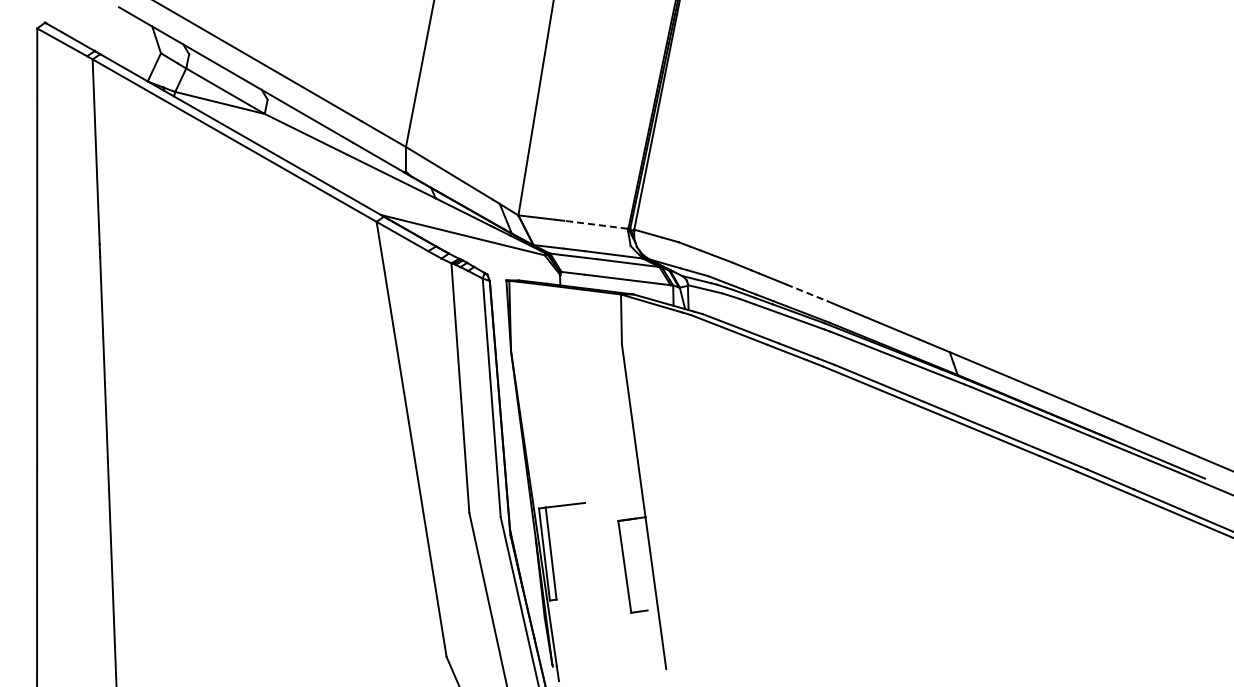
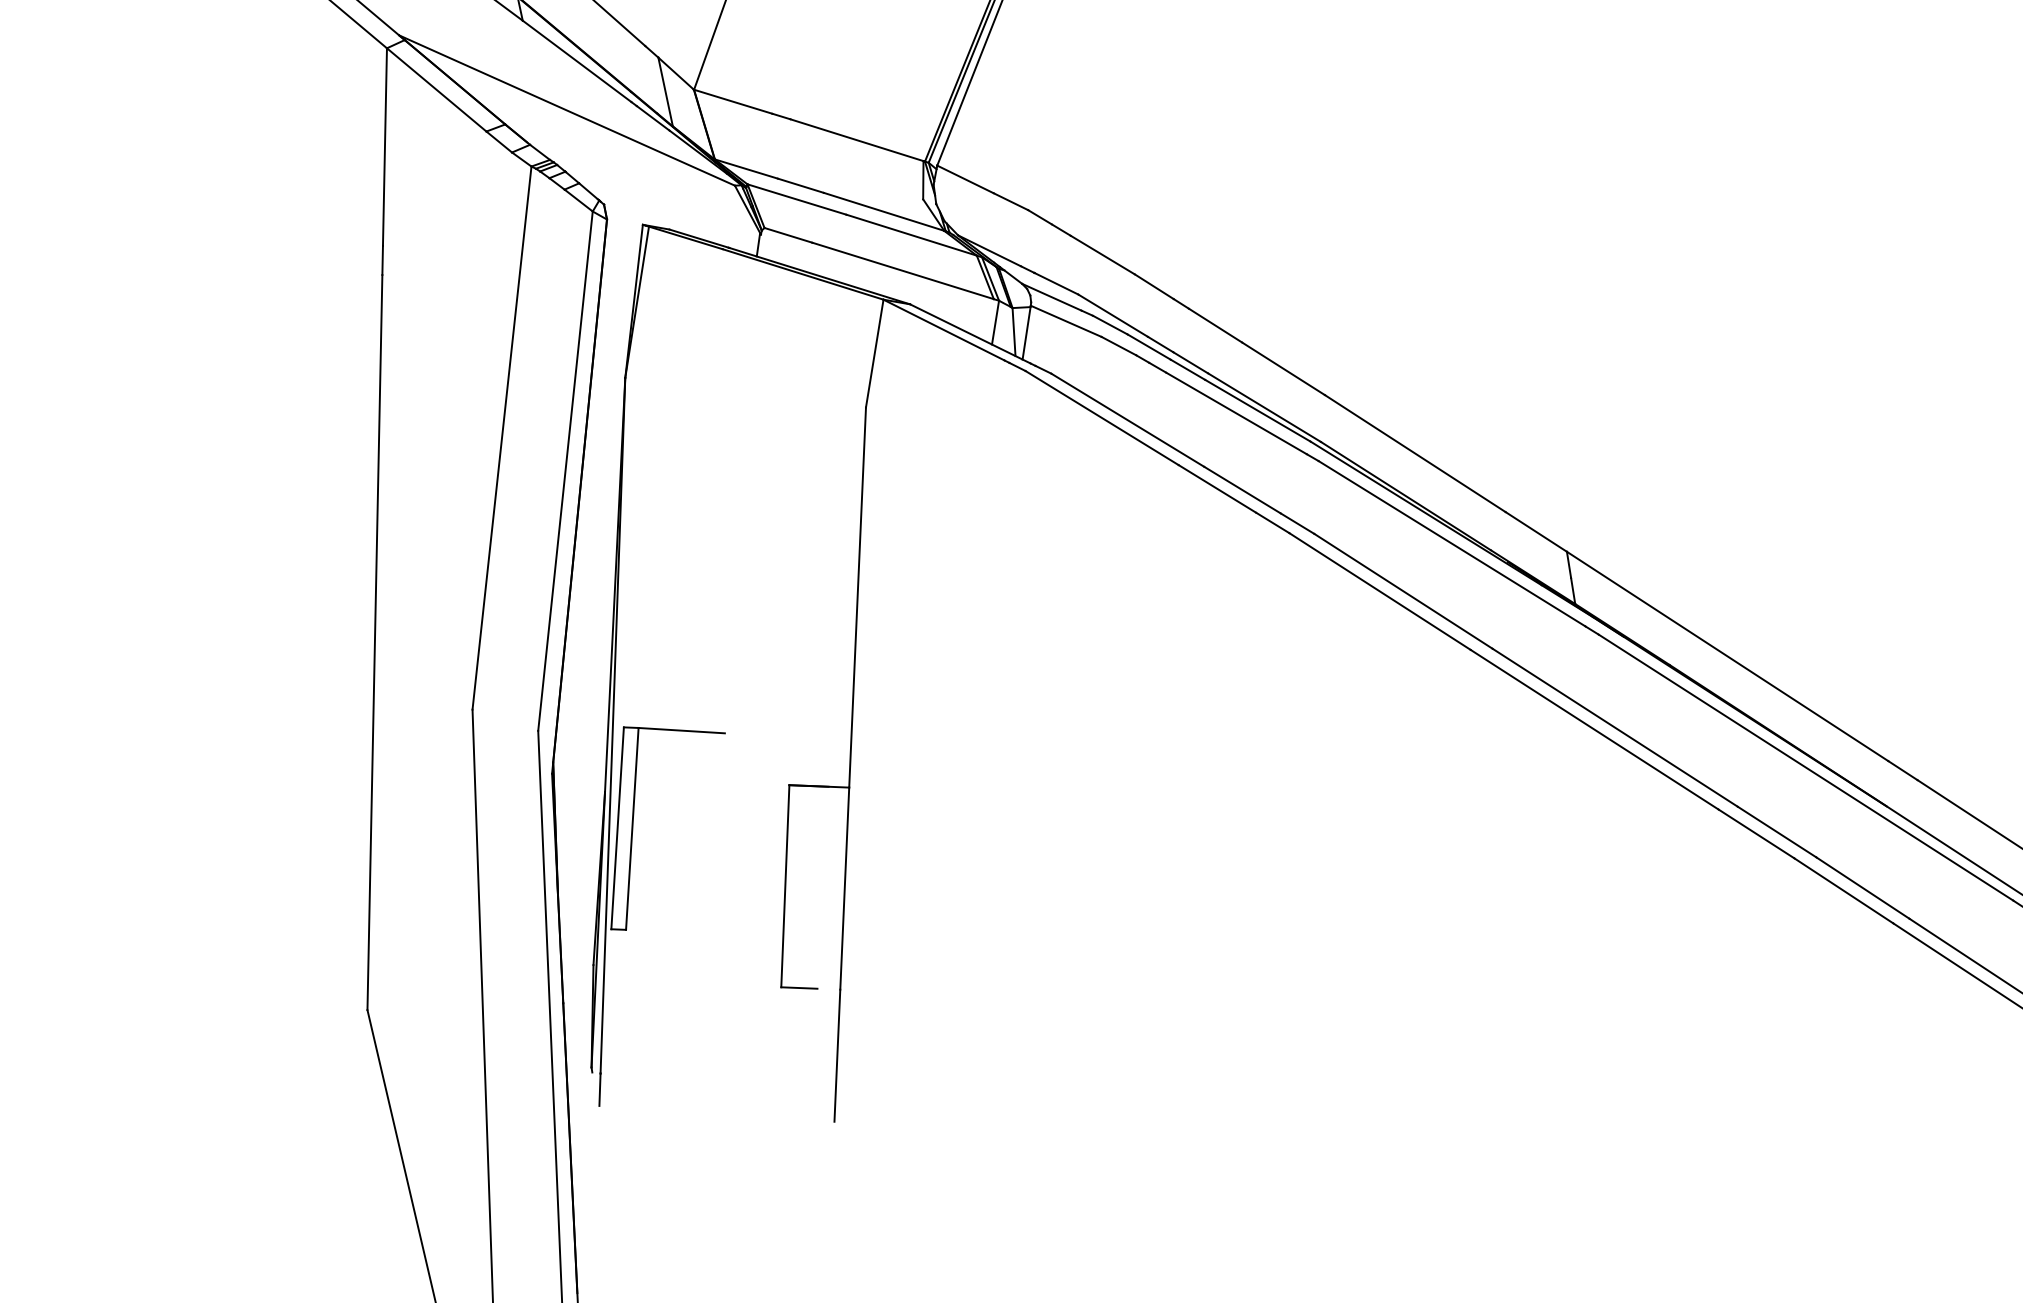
line: (595, 224) -> (856, 139), dashed -> solid
line: (807, 293) -> (1284, 370), dashed -> solid

